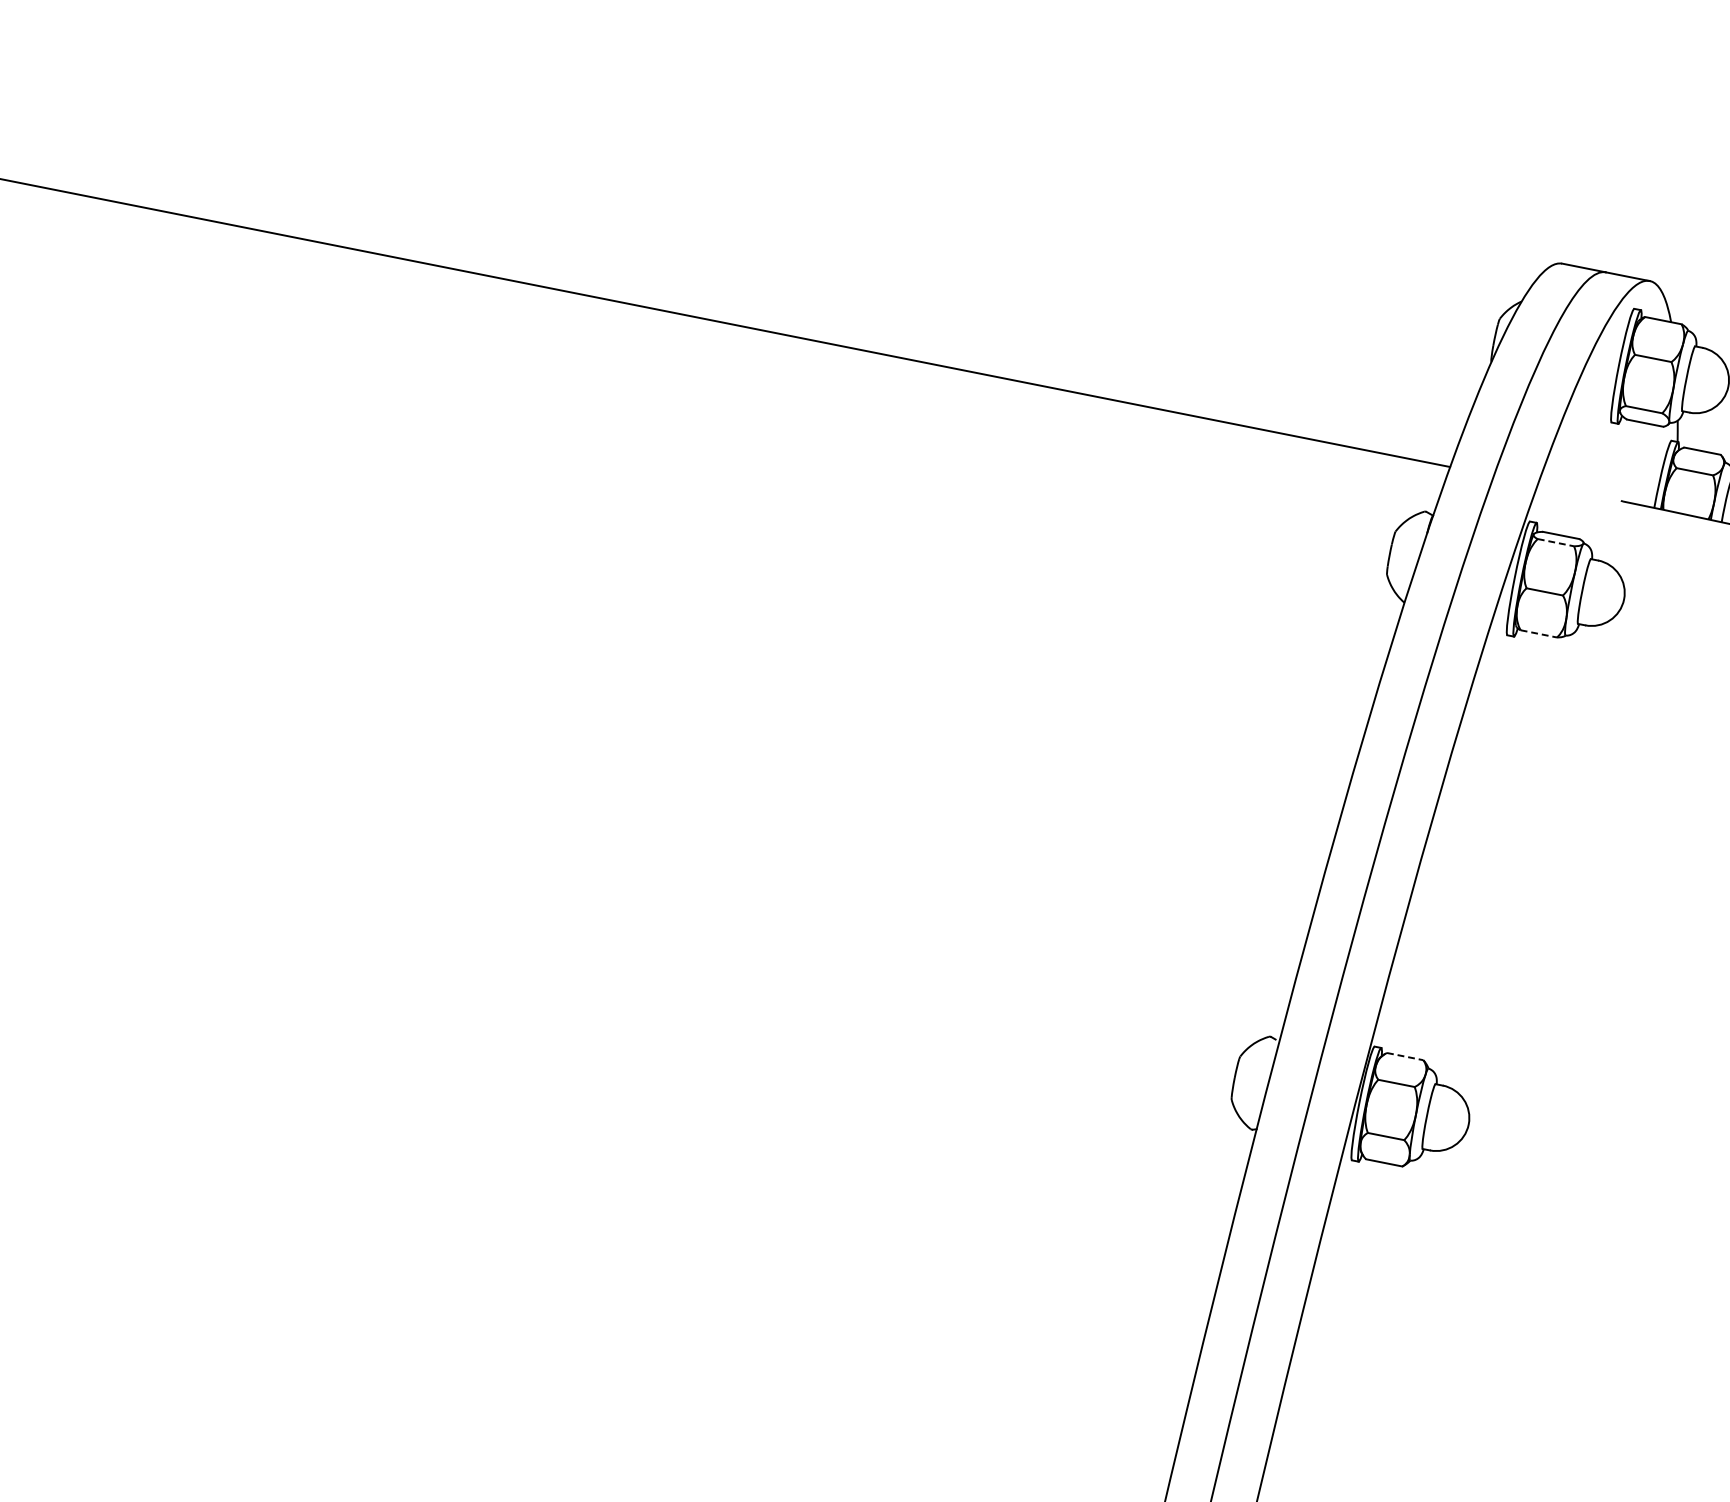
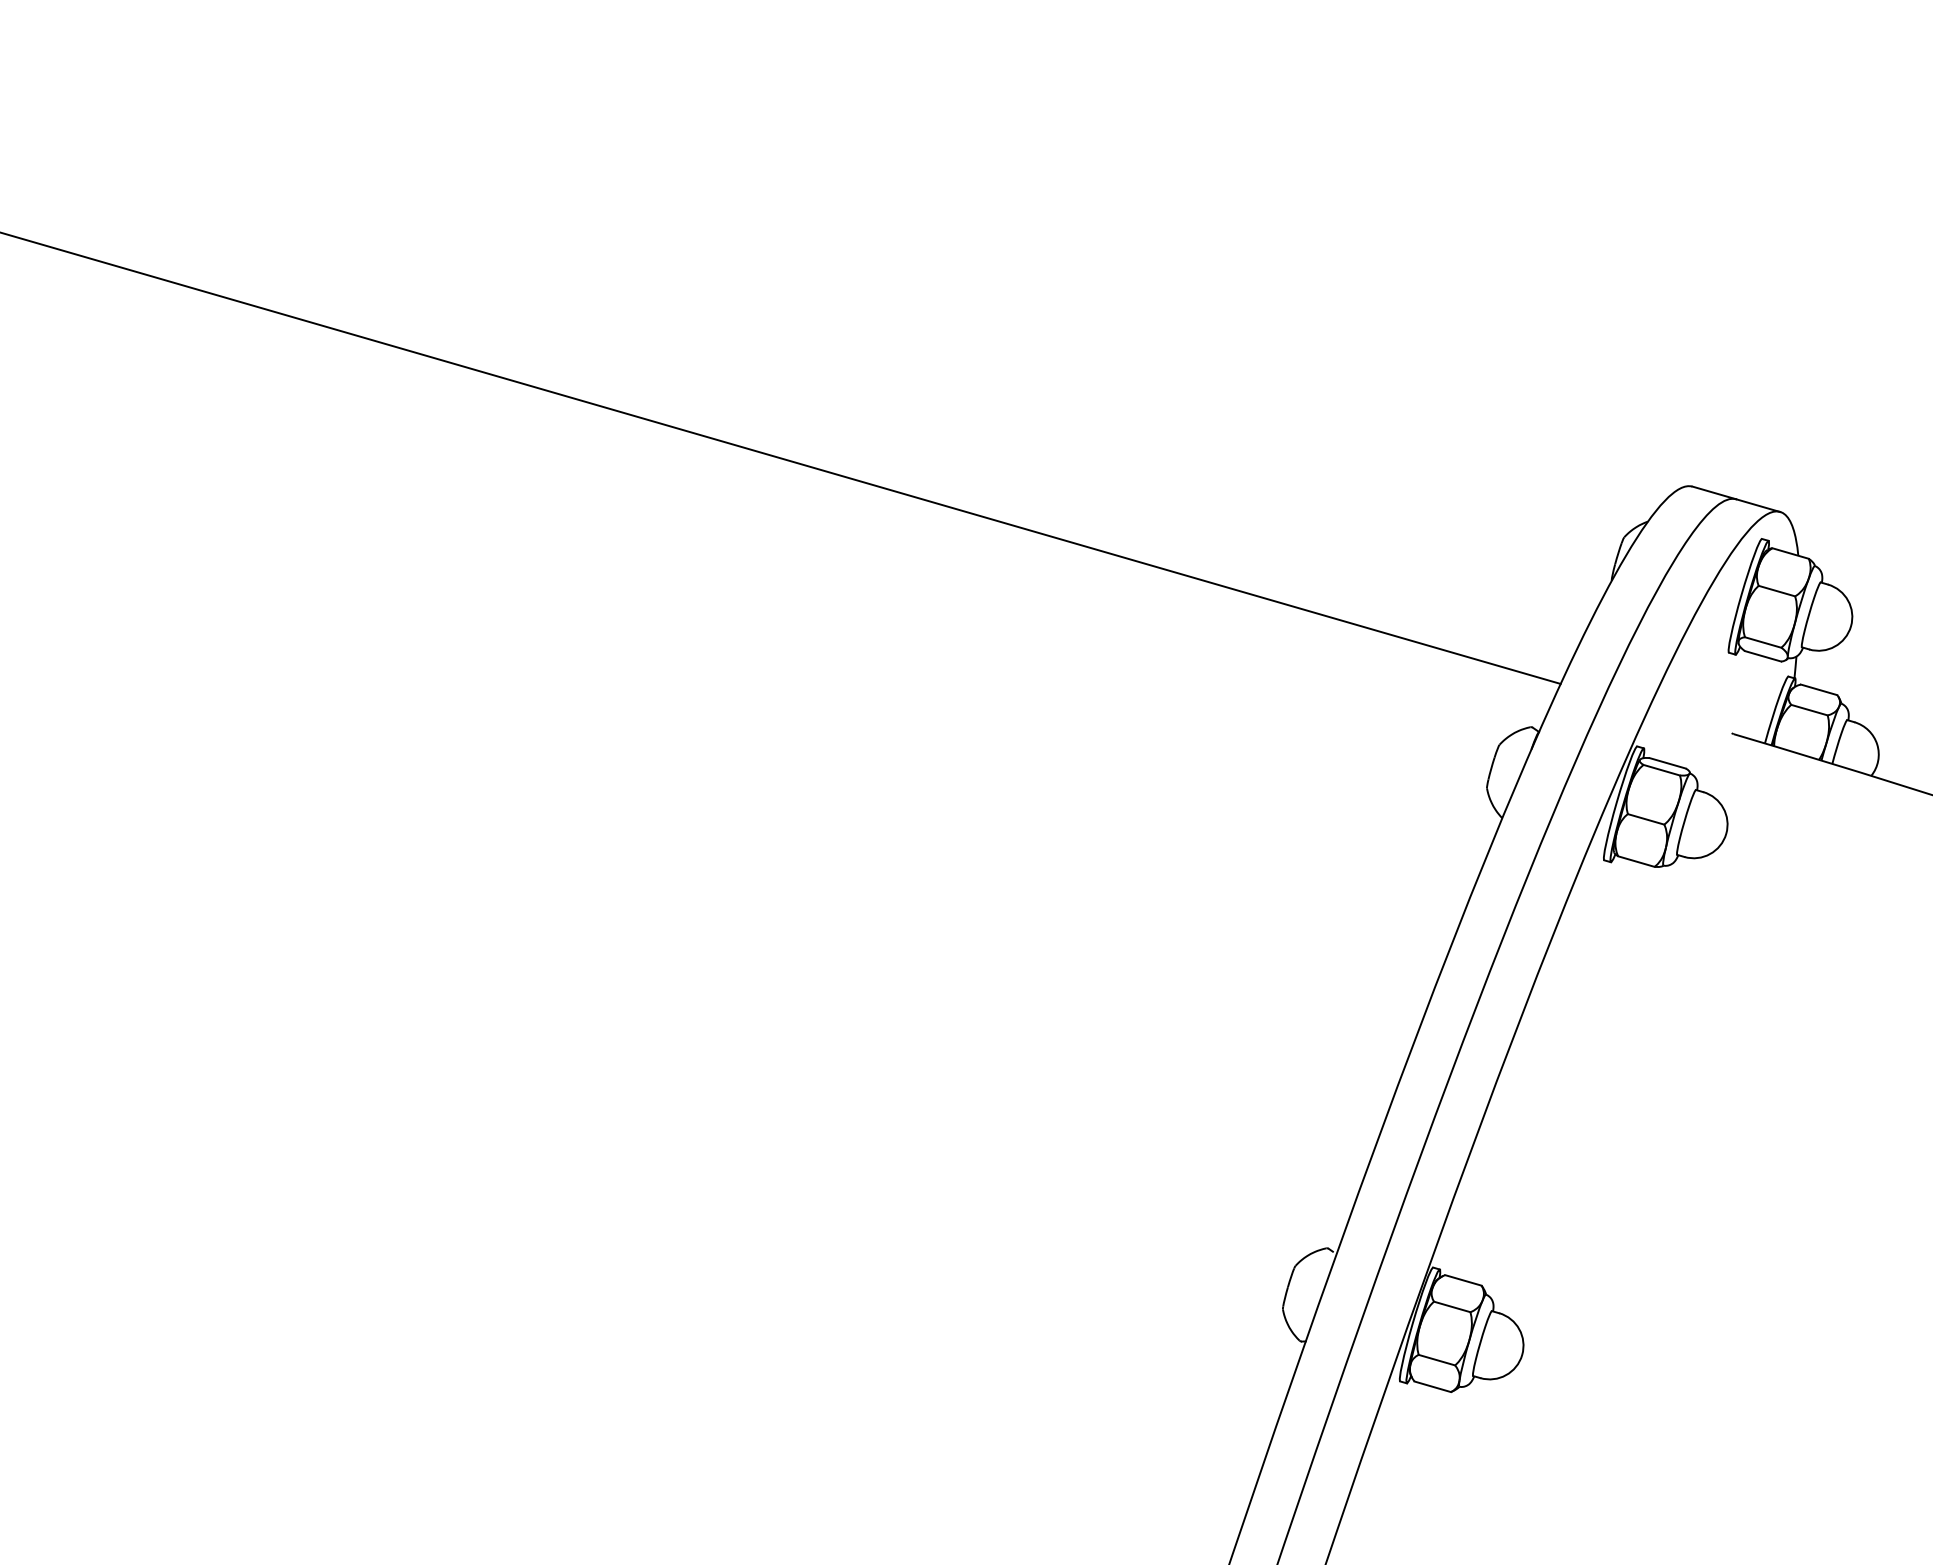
line: (1555, 542) -> (1661, 770), dashed -> solid
line: (1538, 633) -> (1636, 861), dashed -> solid
line: (1405, 1056) -> (1463, 1280), dashed -> solid

